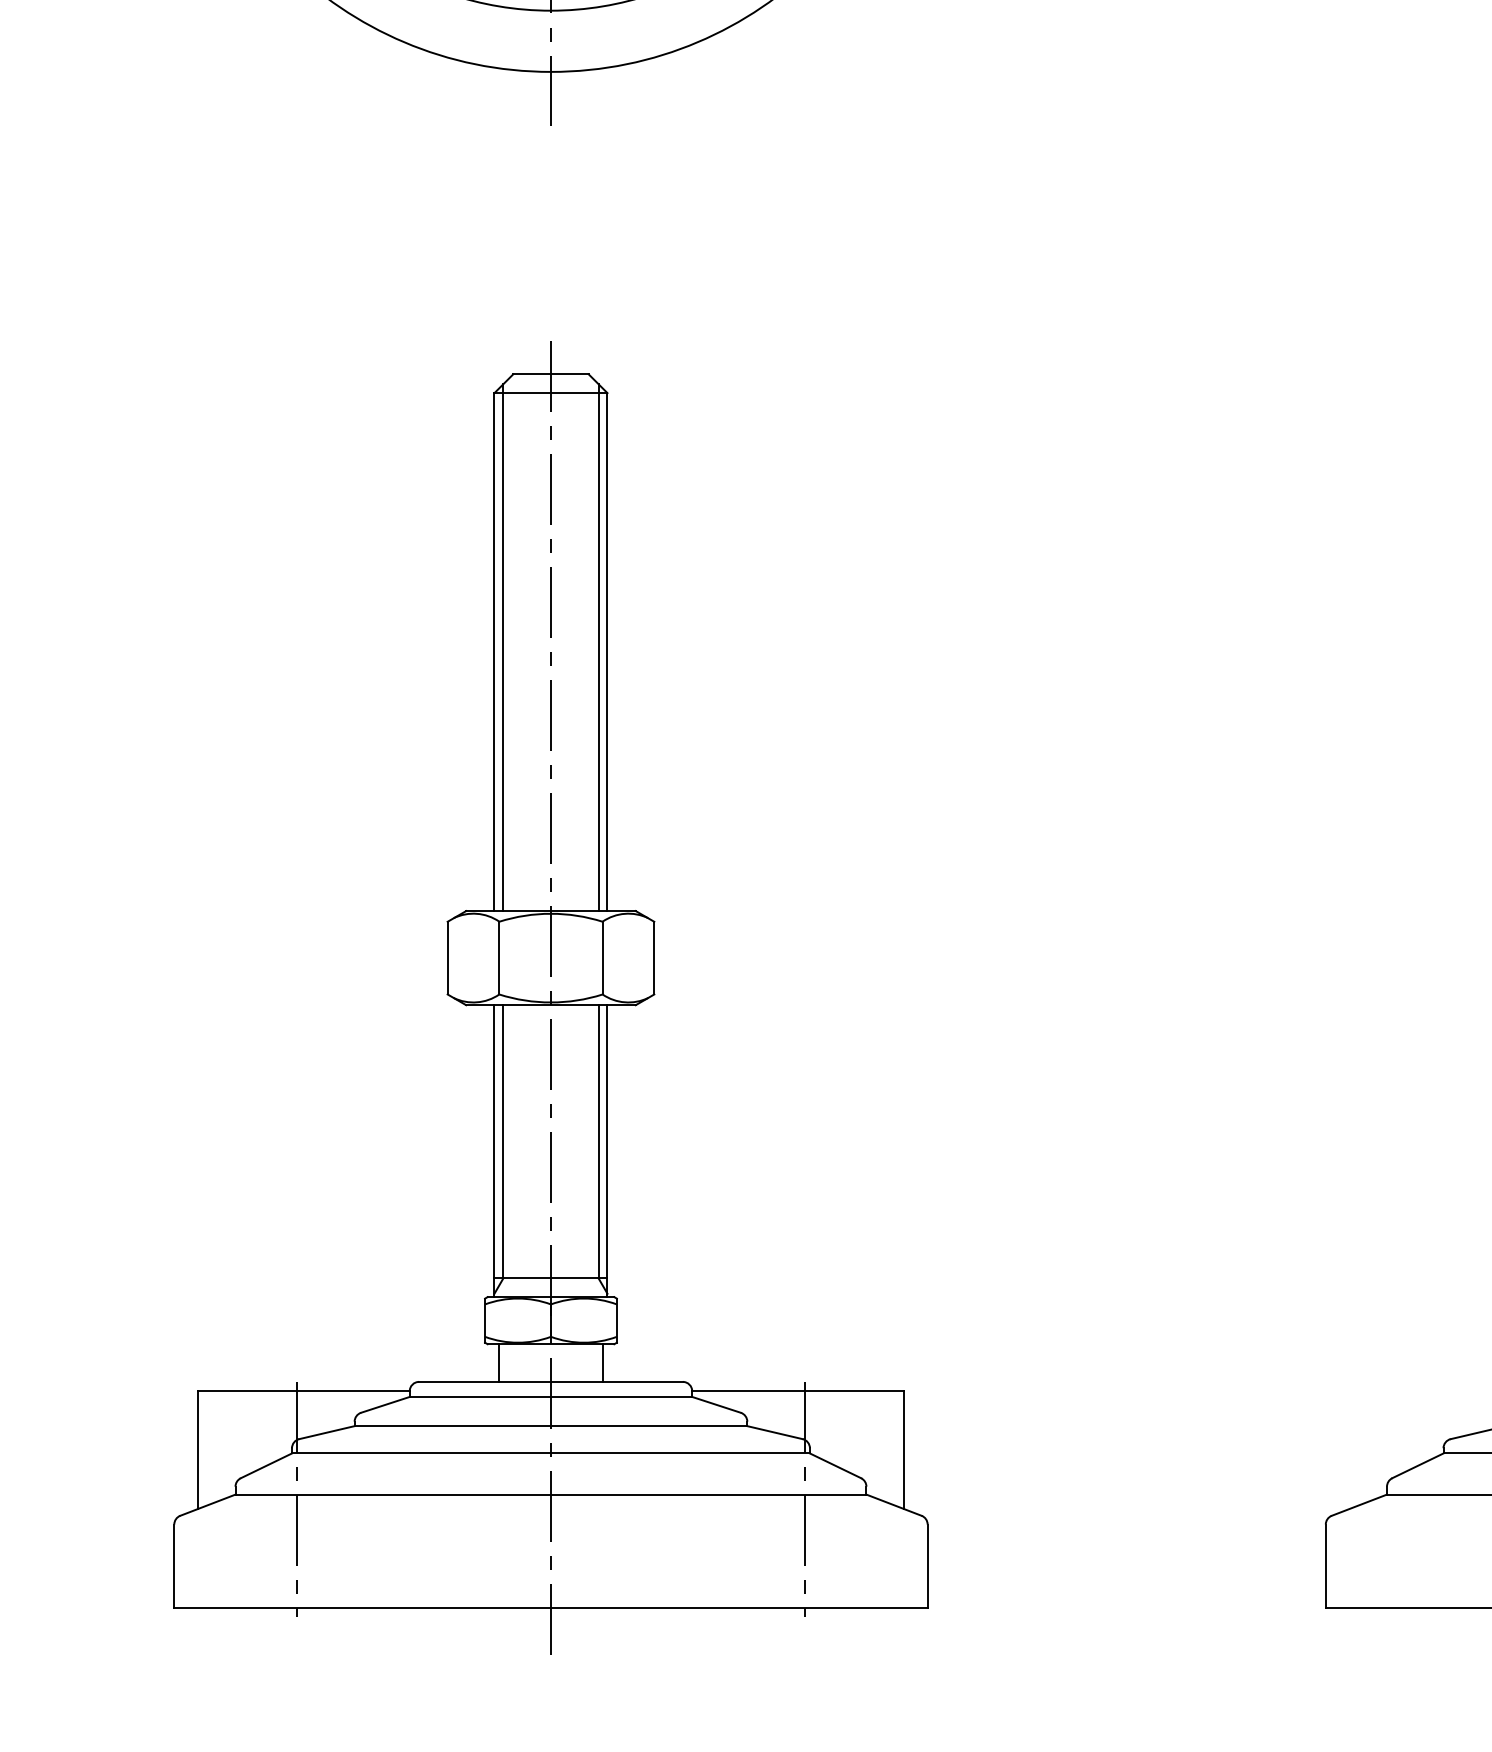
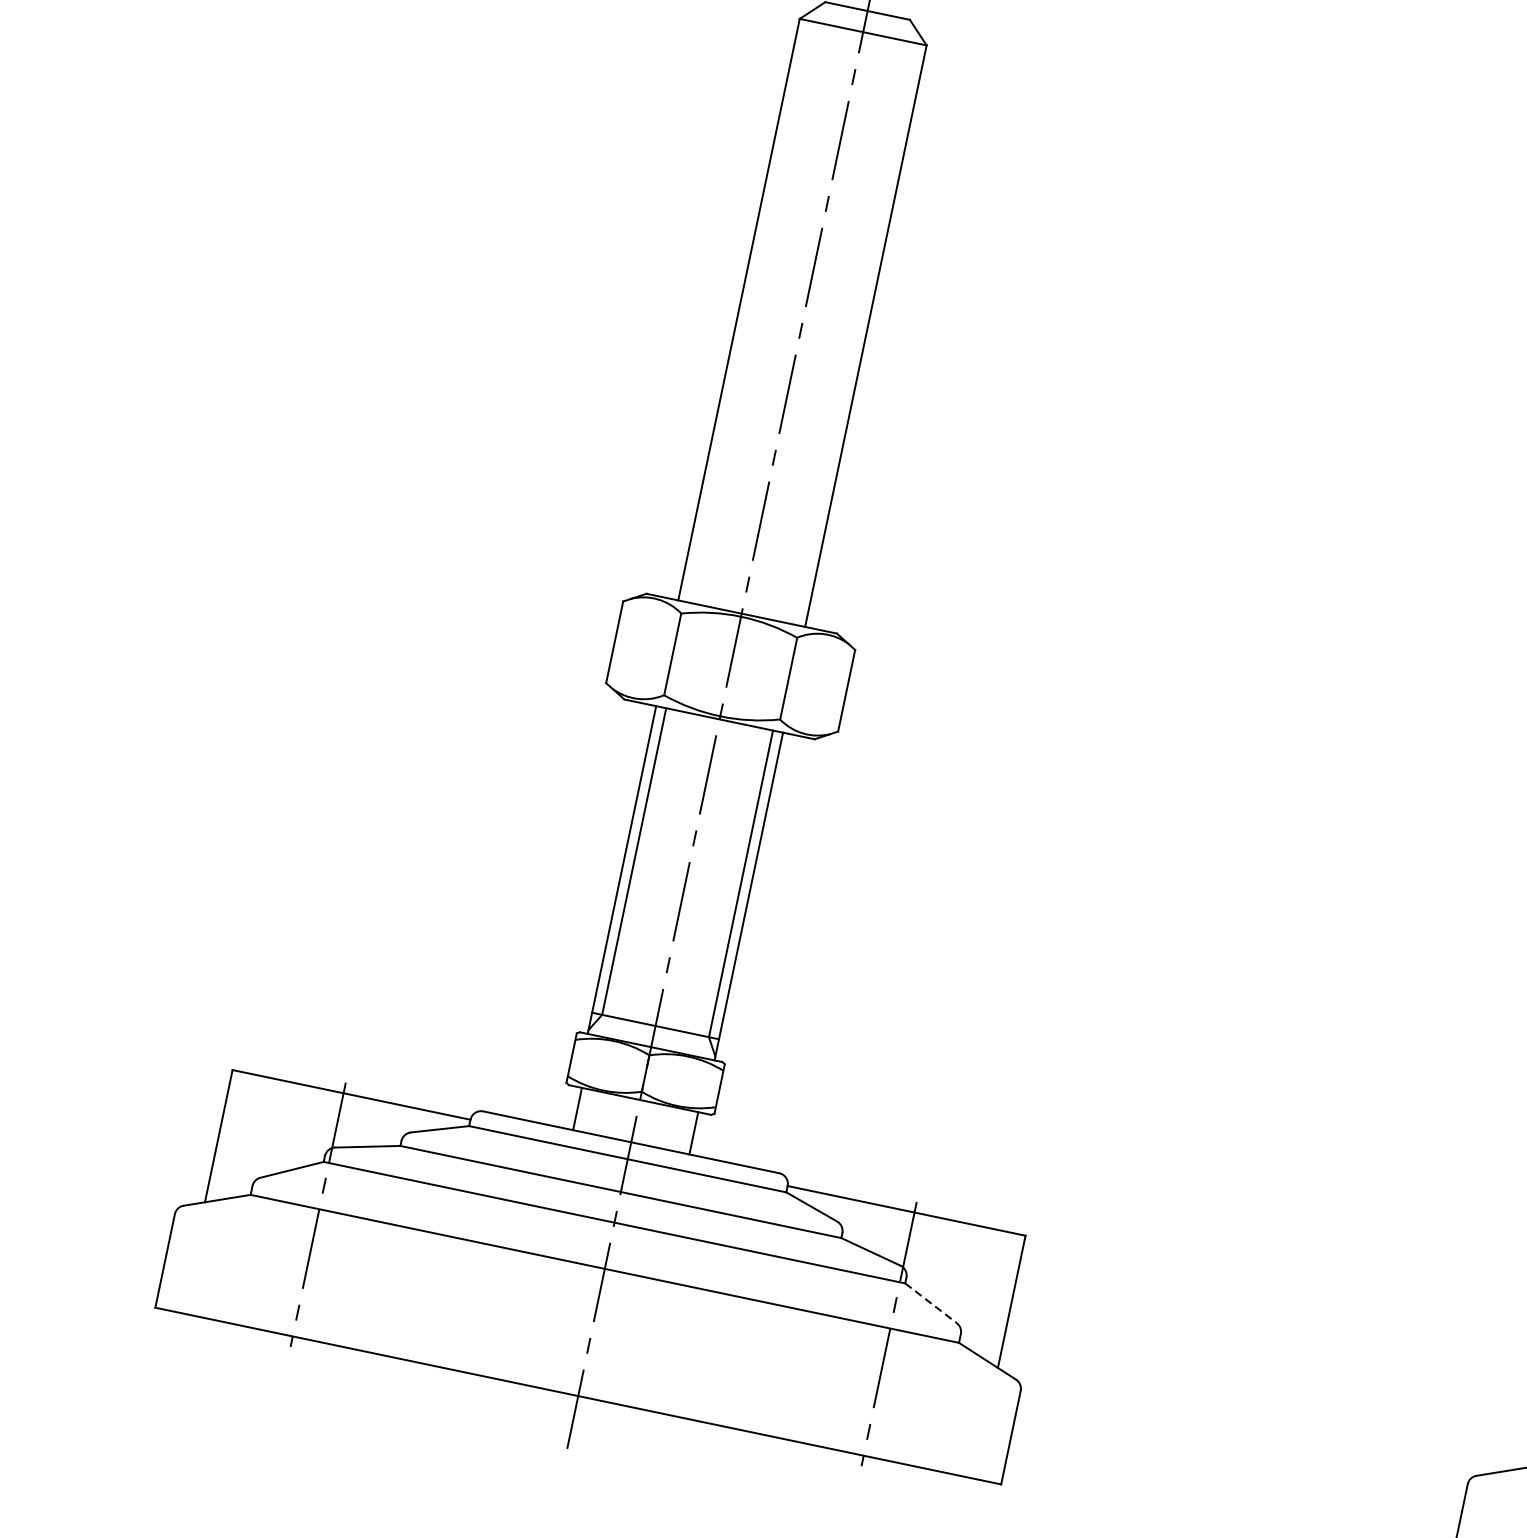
line: (503, 647) -> (750, 306), removed
line: (598, 647) -> (856, 328), removed
line: (836, 1466) -> (932, 1304), solid -> dashed

